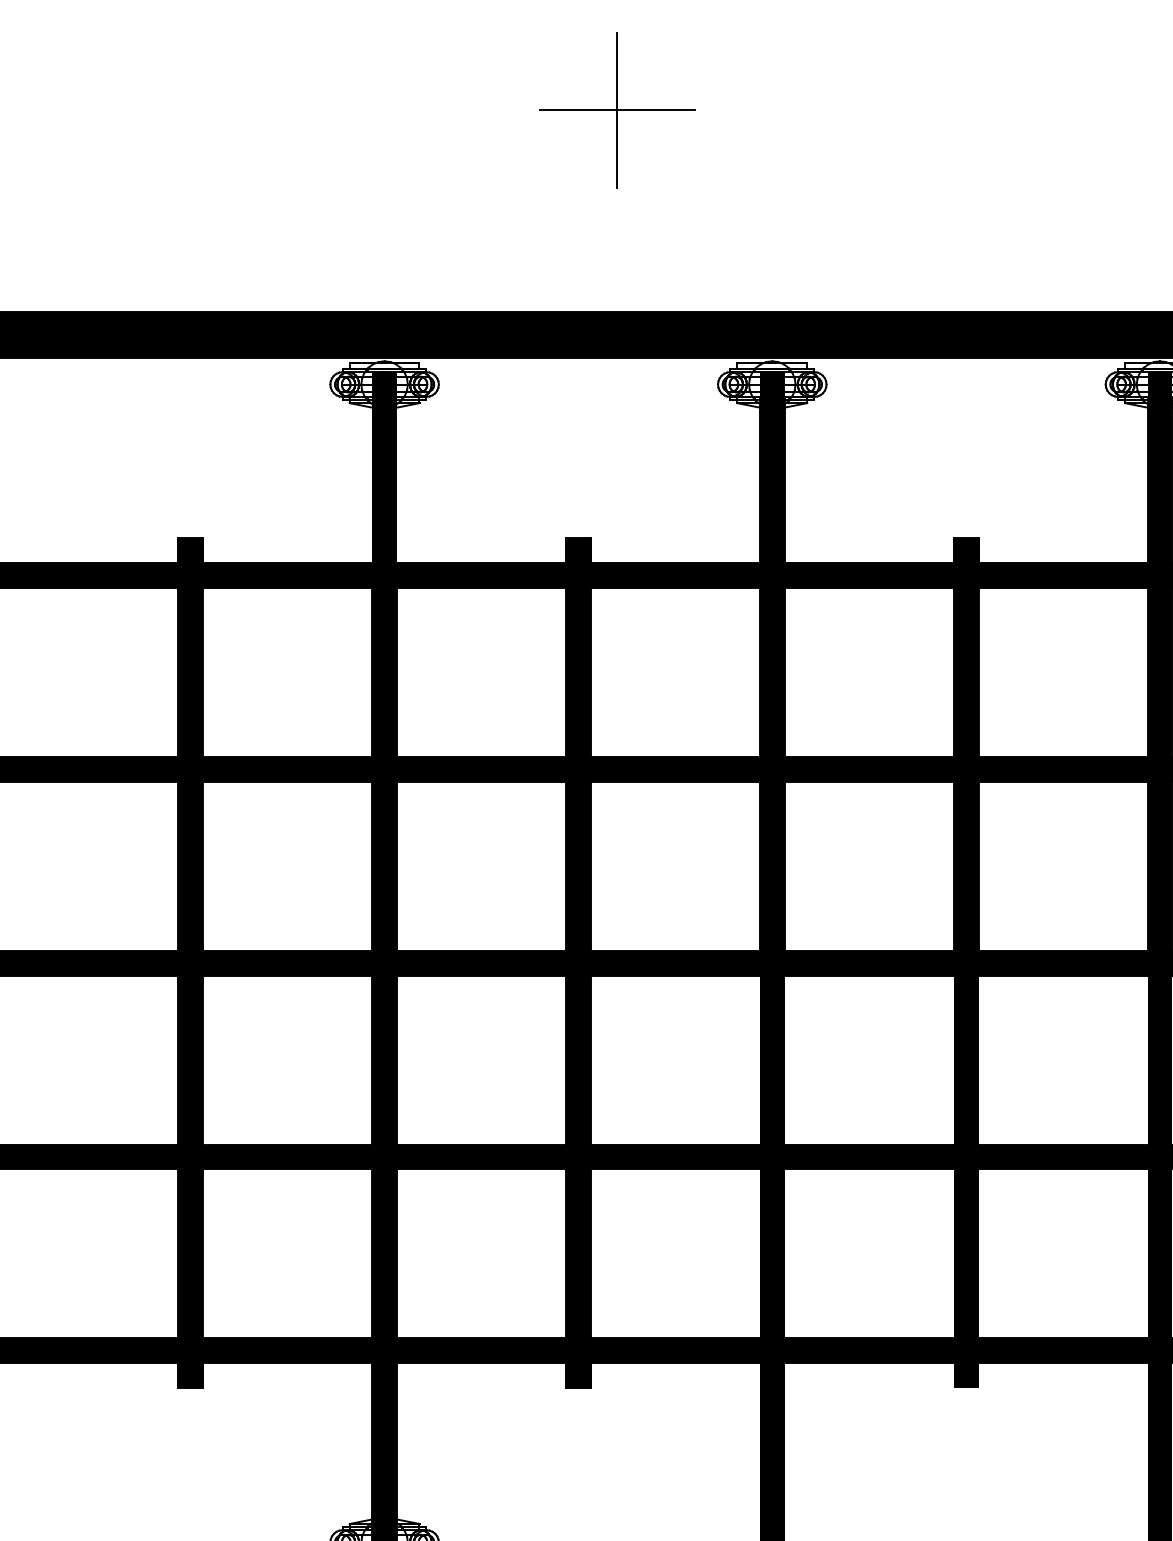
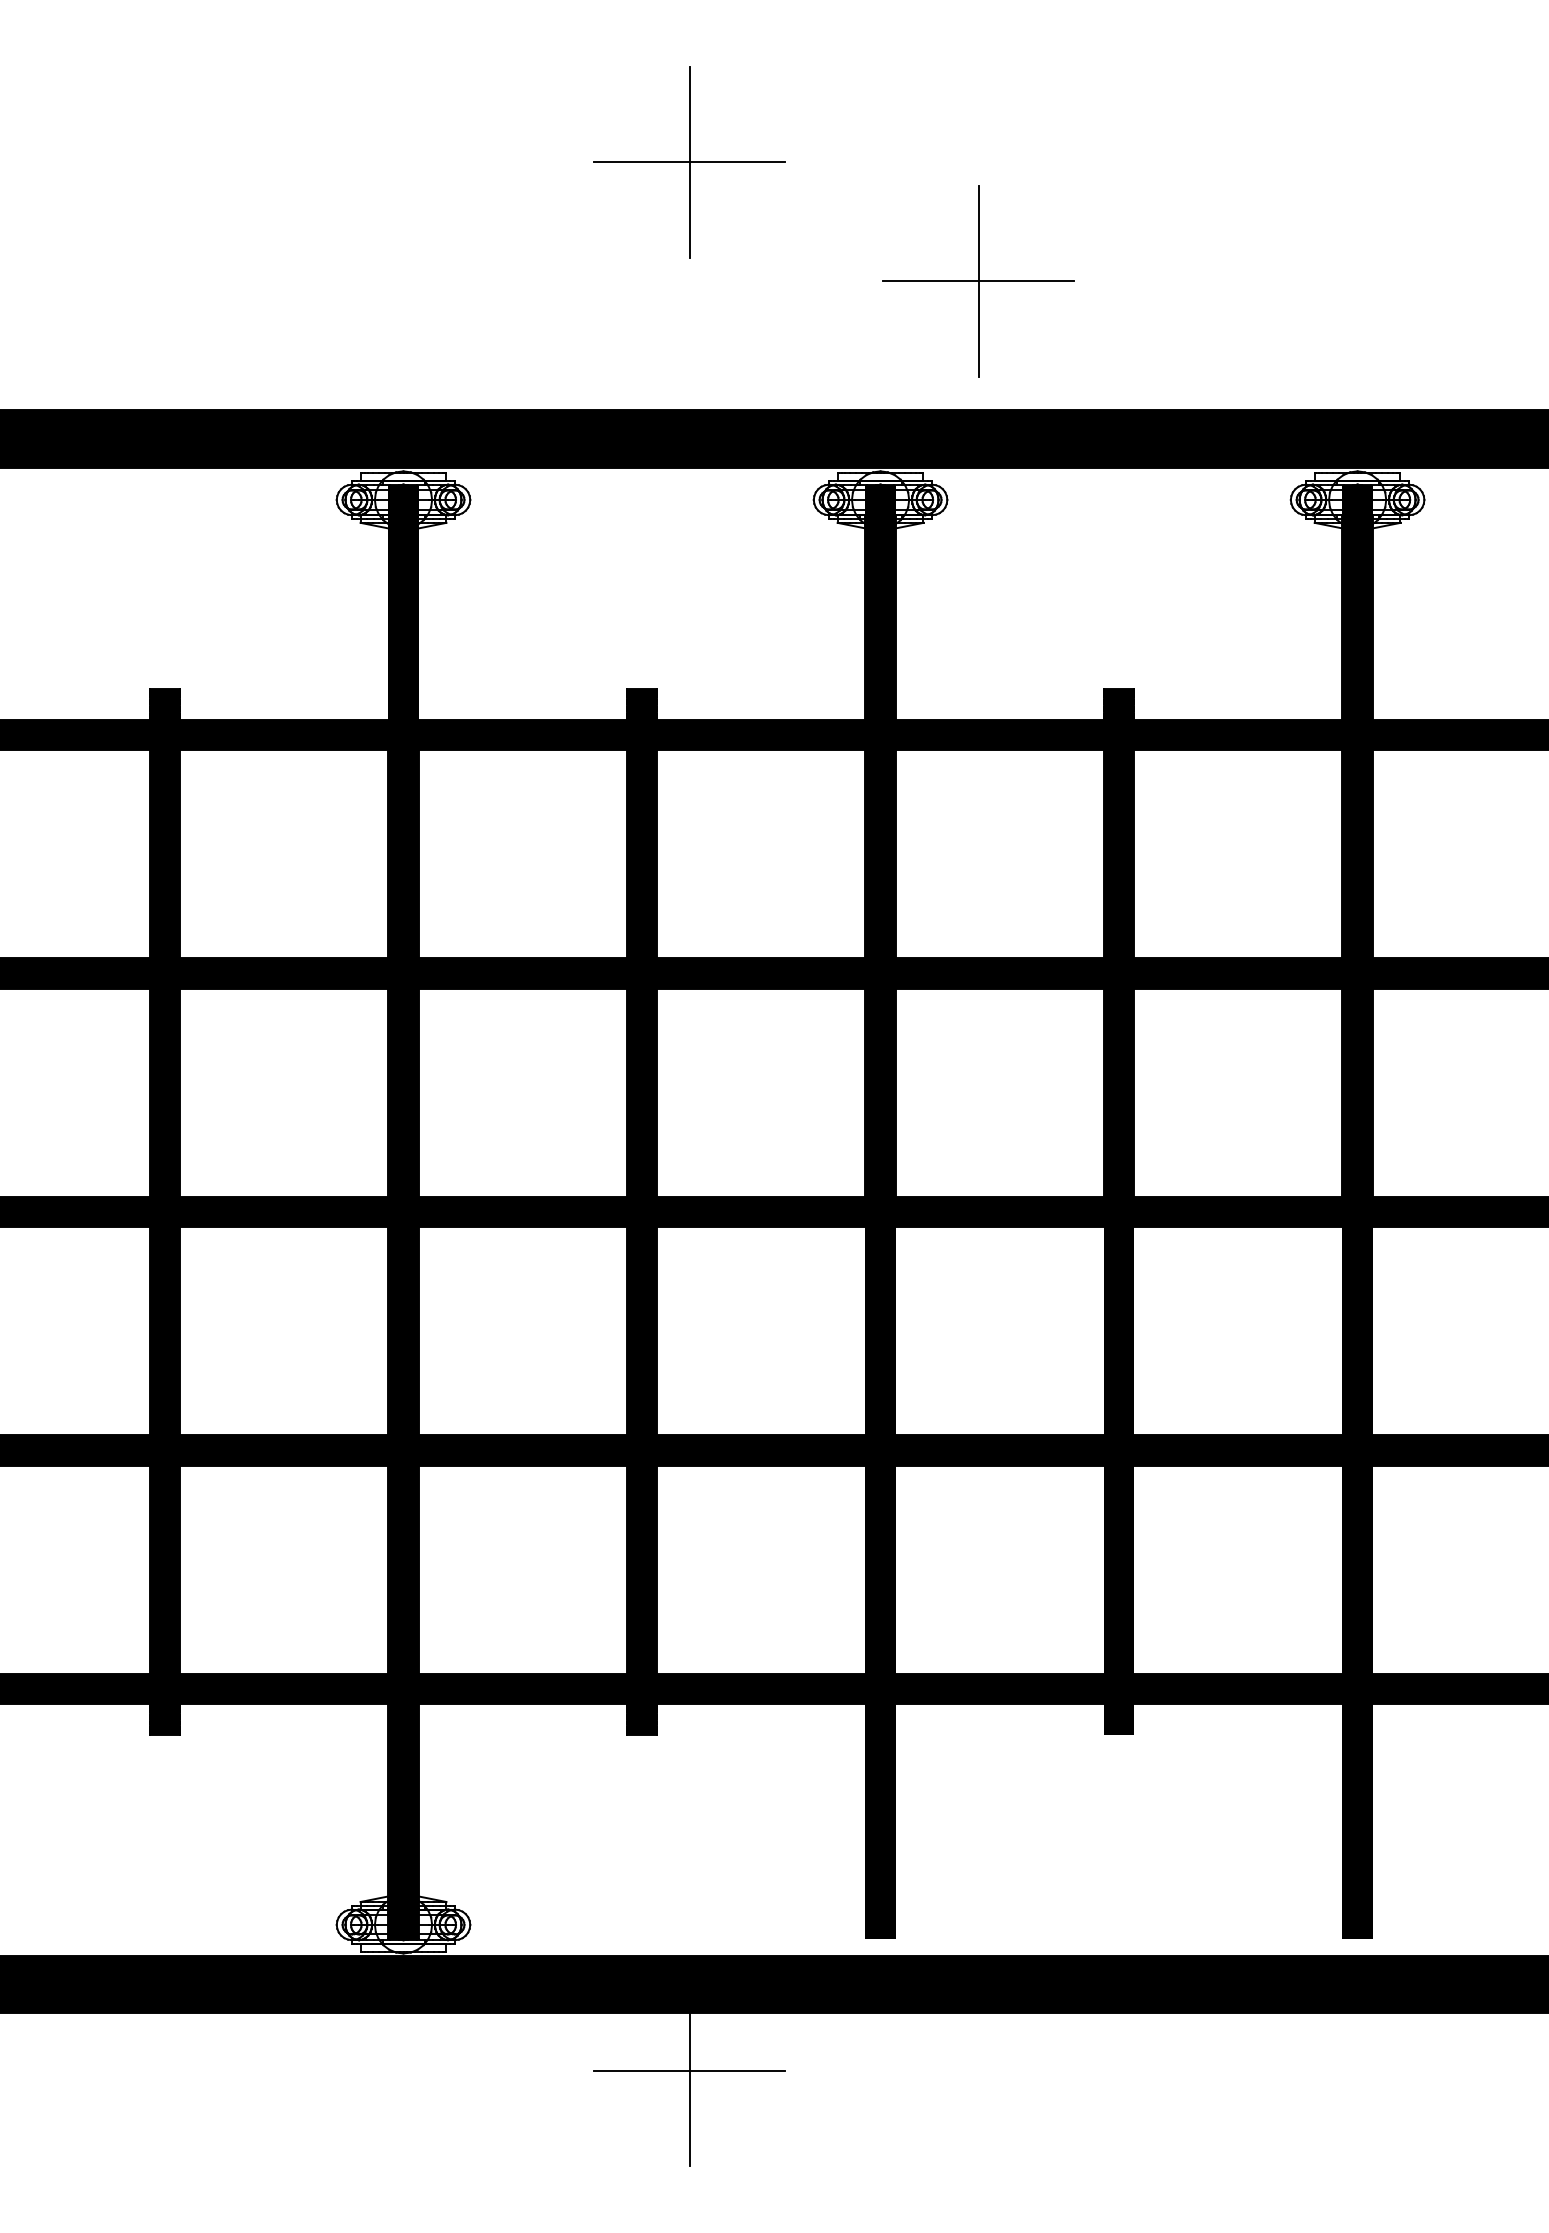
part: (851, 206) -> (978, 281), added

